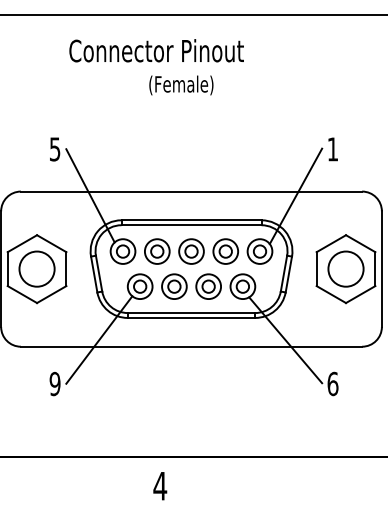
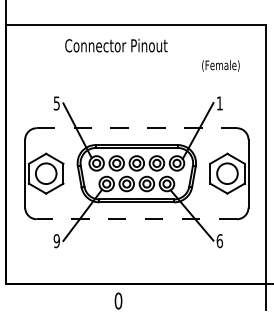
text: (180, 84) -> (220, 65), moved
line: (192, 192) -> (137, 128), solid -> dashed
line: (190, 347) -> (136, 219), solid -> dashed
text: (160, 485) -> (118, 300), 4 -> 0

